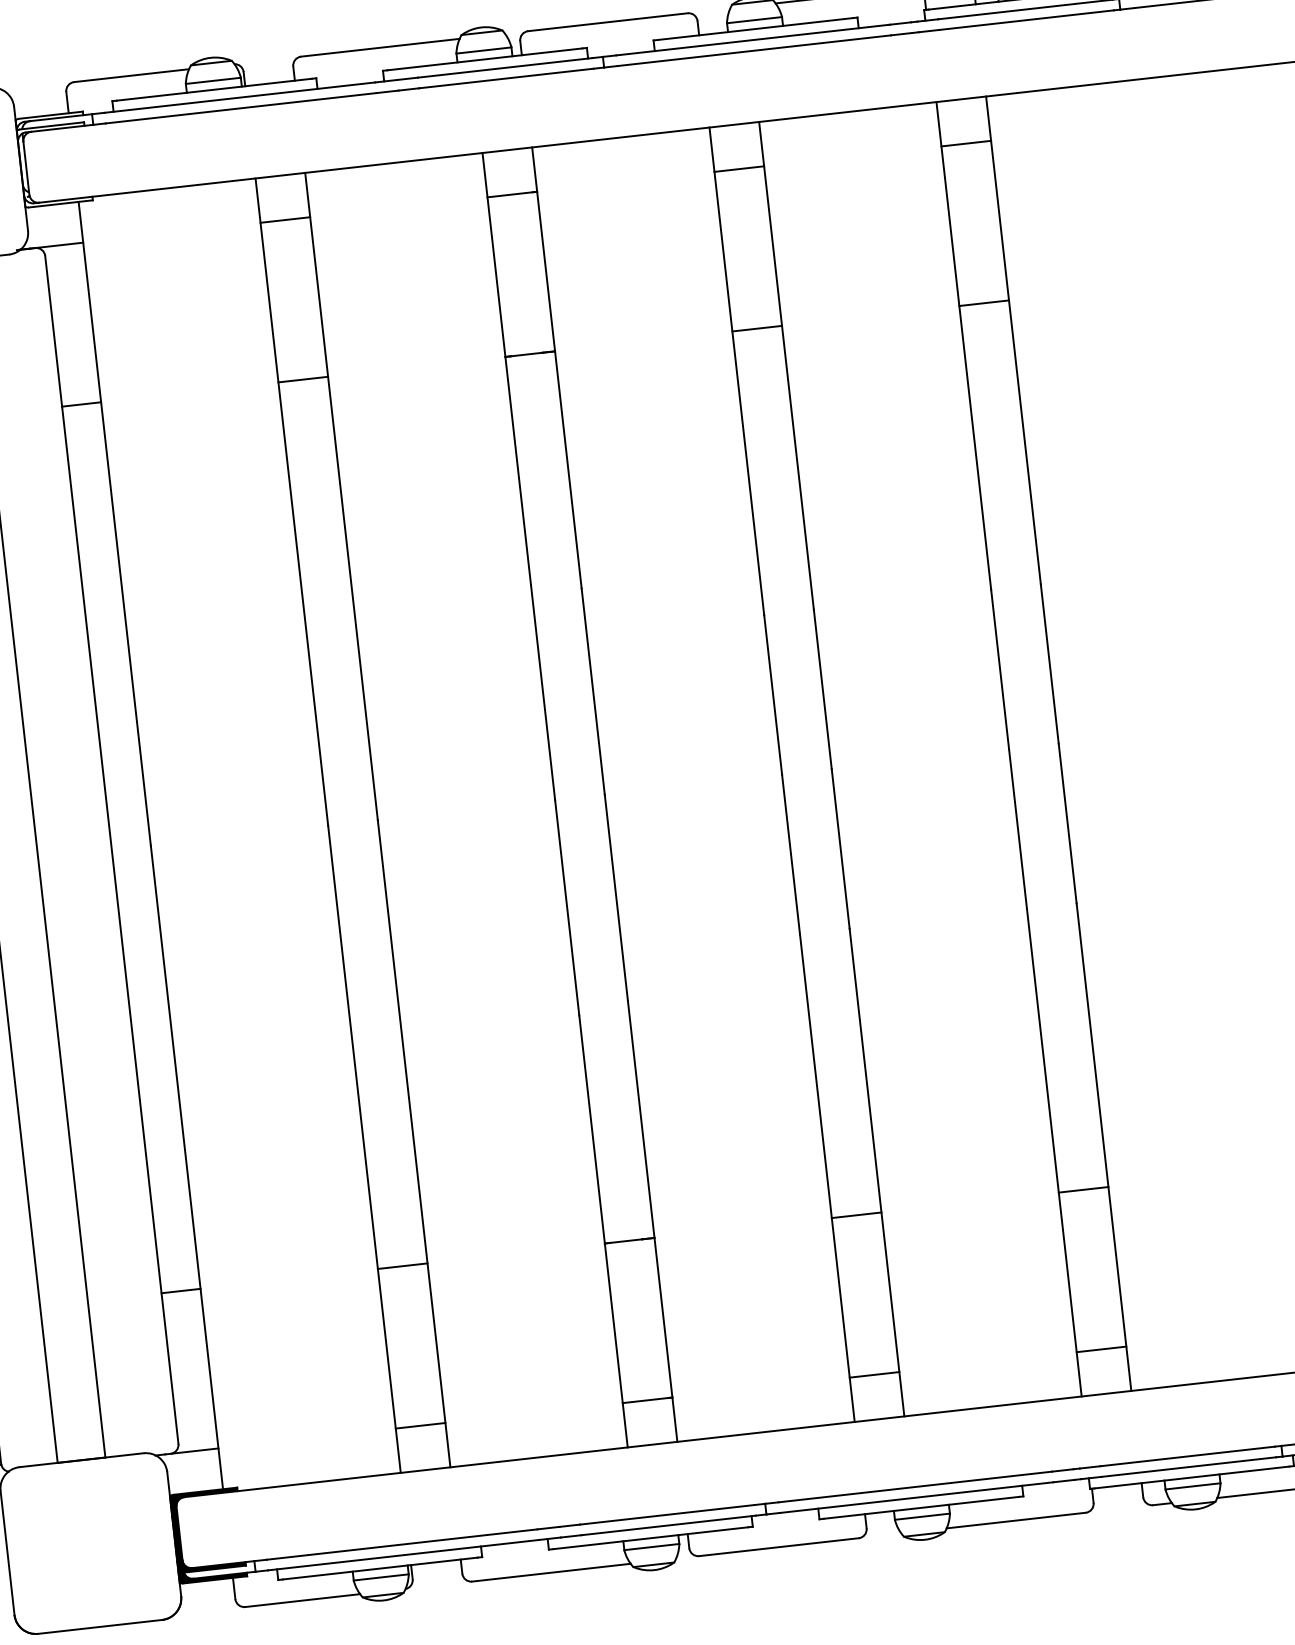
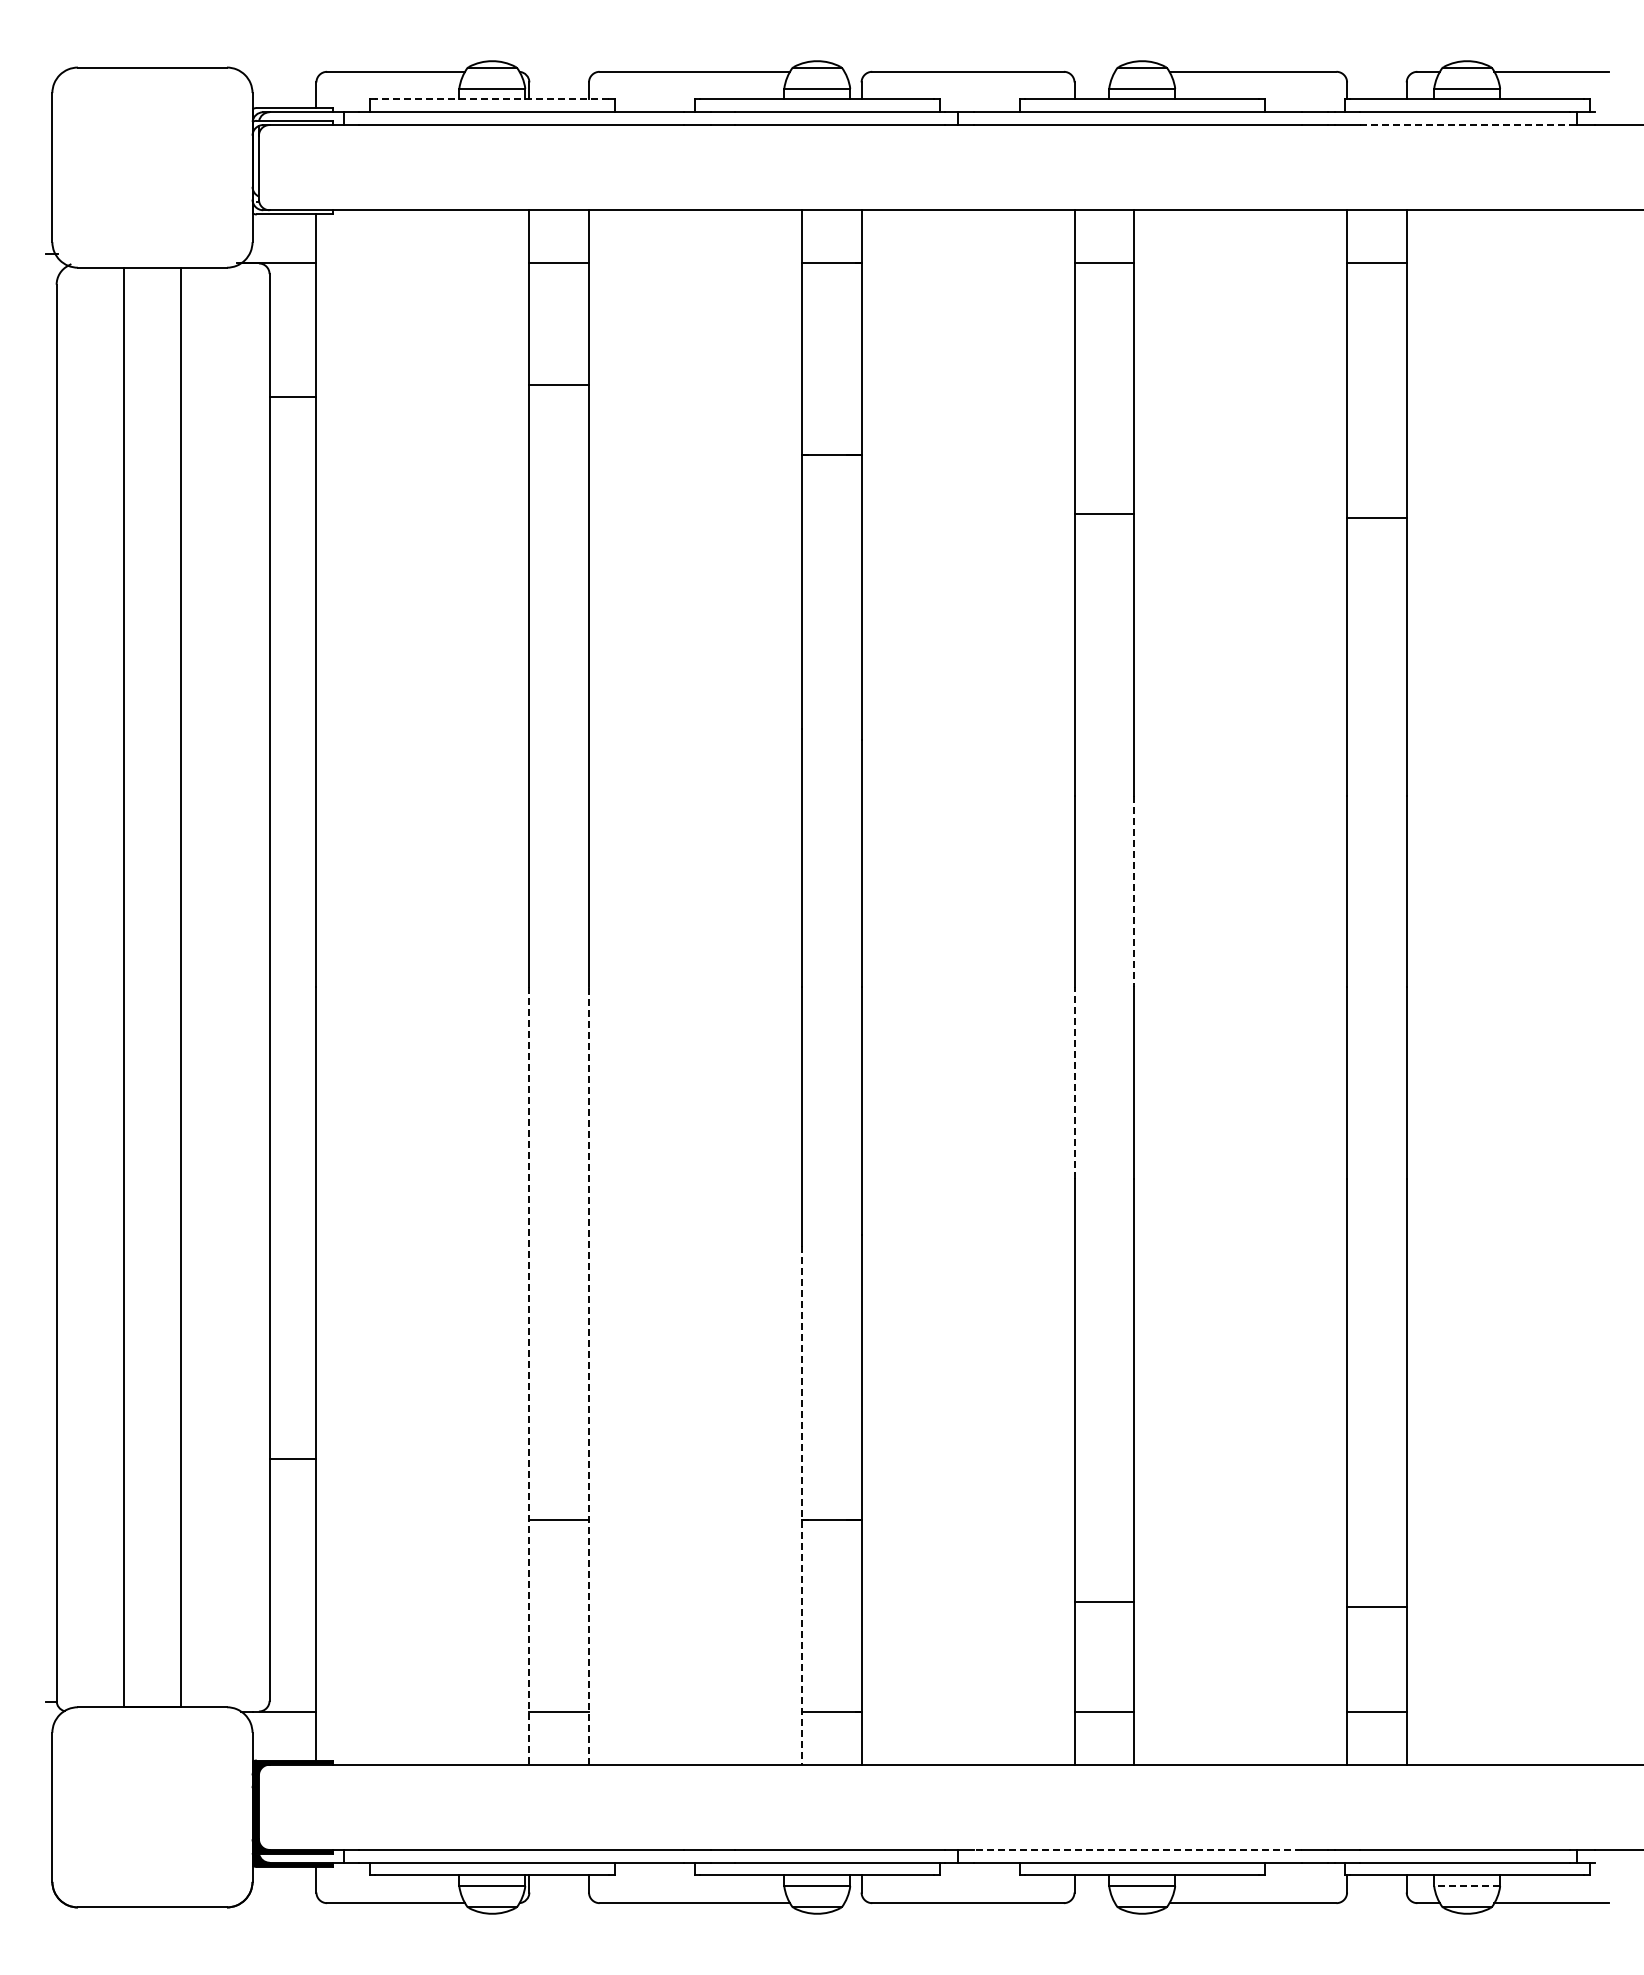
line: (1026, 20) -> (1464, 125), solid -> dashed
line: (213, 89) -> (491, 99), solid -> dashed
line: (983, 303) -> (1376, 518), moved
line: (757, 328) -> (1104, 514), moved
line: (303, 379) -> (559, 385), moved
line: (81, 404) -> (292, 397), moved
line: (823, 689) -> (1134, 891), solid -> dashed
line: (791, 854) -> (1074, 1083), solid -> dashed
line: (414, 1143) -> (589, 1376), solid -> dashed
line: (364, 1149) -> (529, 1376), solid -> dashed
line: (1083, 1189) -> (1376, 1606), moved
line: (856, 1214) -> (1104, 1601), moved
line: (603, 1231) -> (801, 1505), solid -> dashed
line: (180, 1290) -> (292, 1458), moved
line: (915, 1486) -> (1137, 1849), solid -> dashed
line: (1192, 1486) -> (1466, 1886), solid -> dashed

